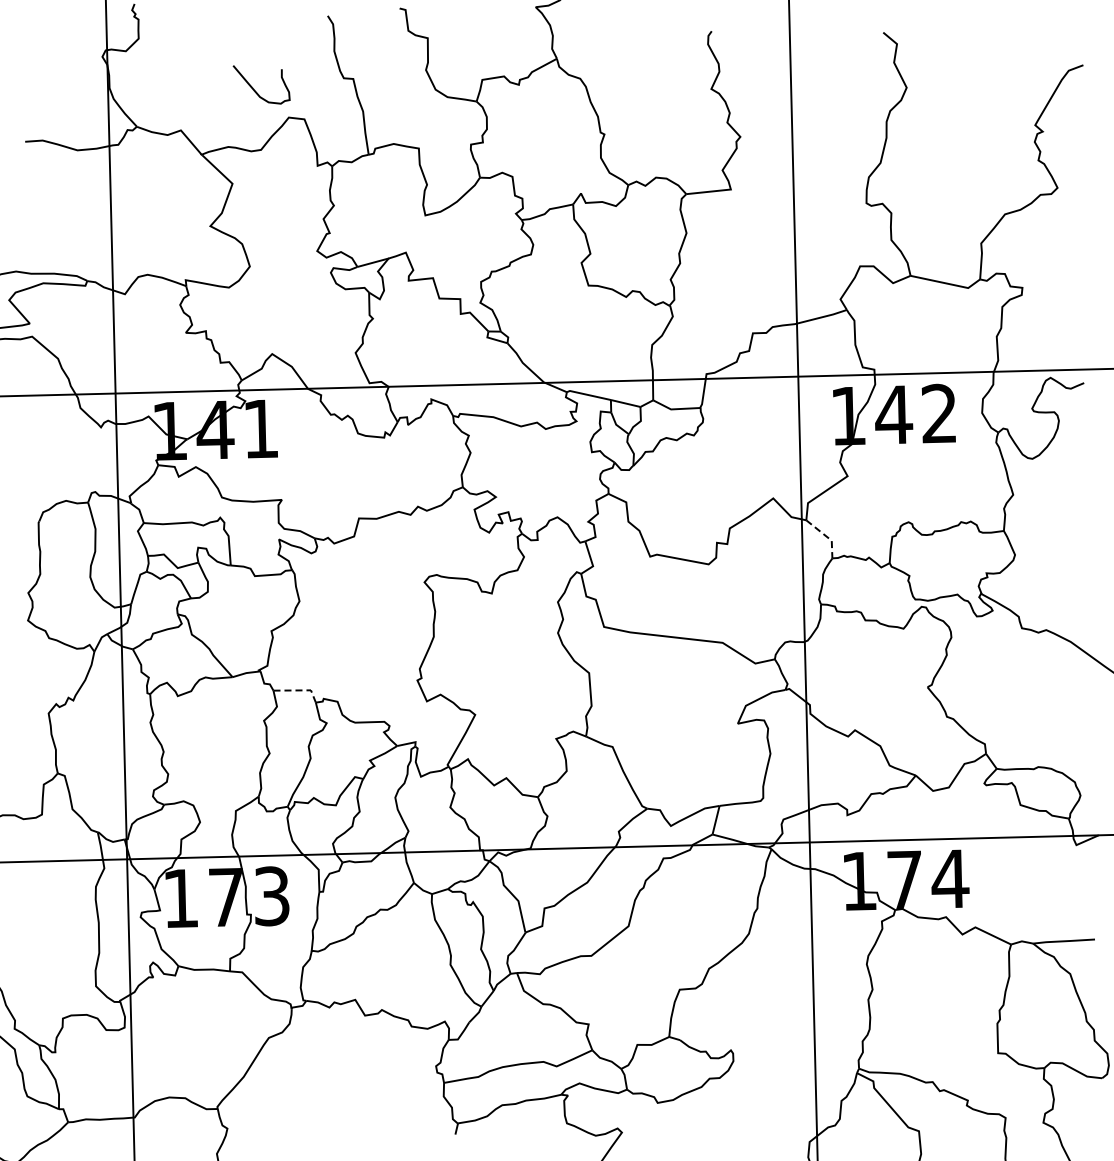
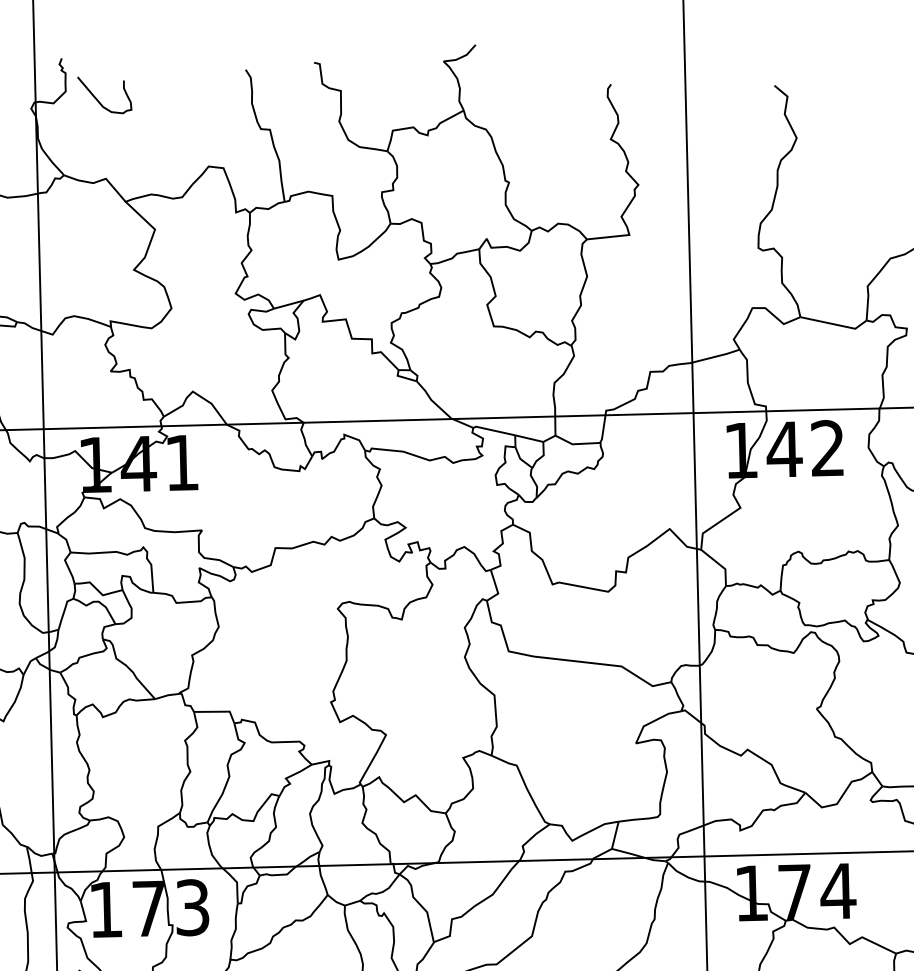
curve: (255, 90) -> (98, 100), moved
line: (826, 536) -> (720, 565), dashed -> solid
line: (300, 690) -> (219, 711), dashed -> solid

